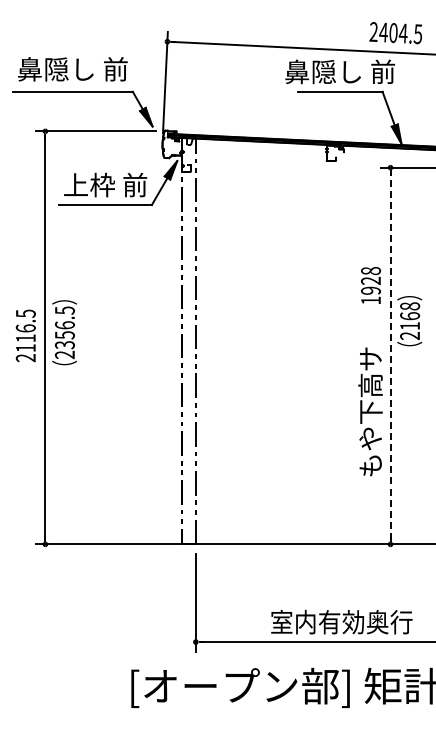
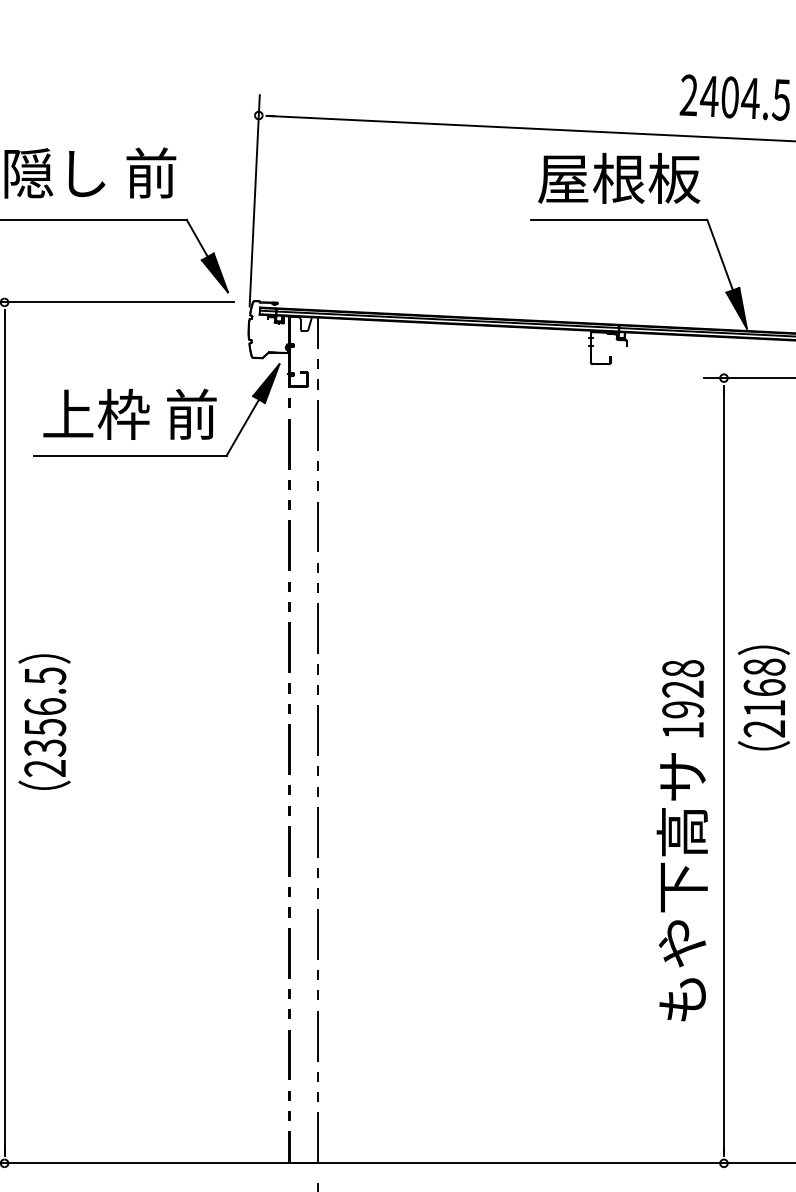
text: (340, 71) -> (619, 177), 鼻隠し 前 -> 屋根板
text: (370, 285) -> (682, 698), moved
line: (390, 355) -> (723, 769), dashed -> solid

